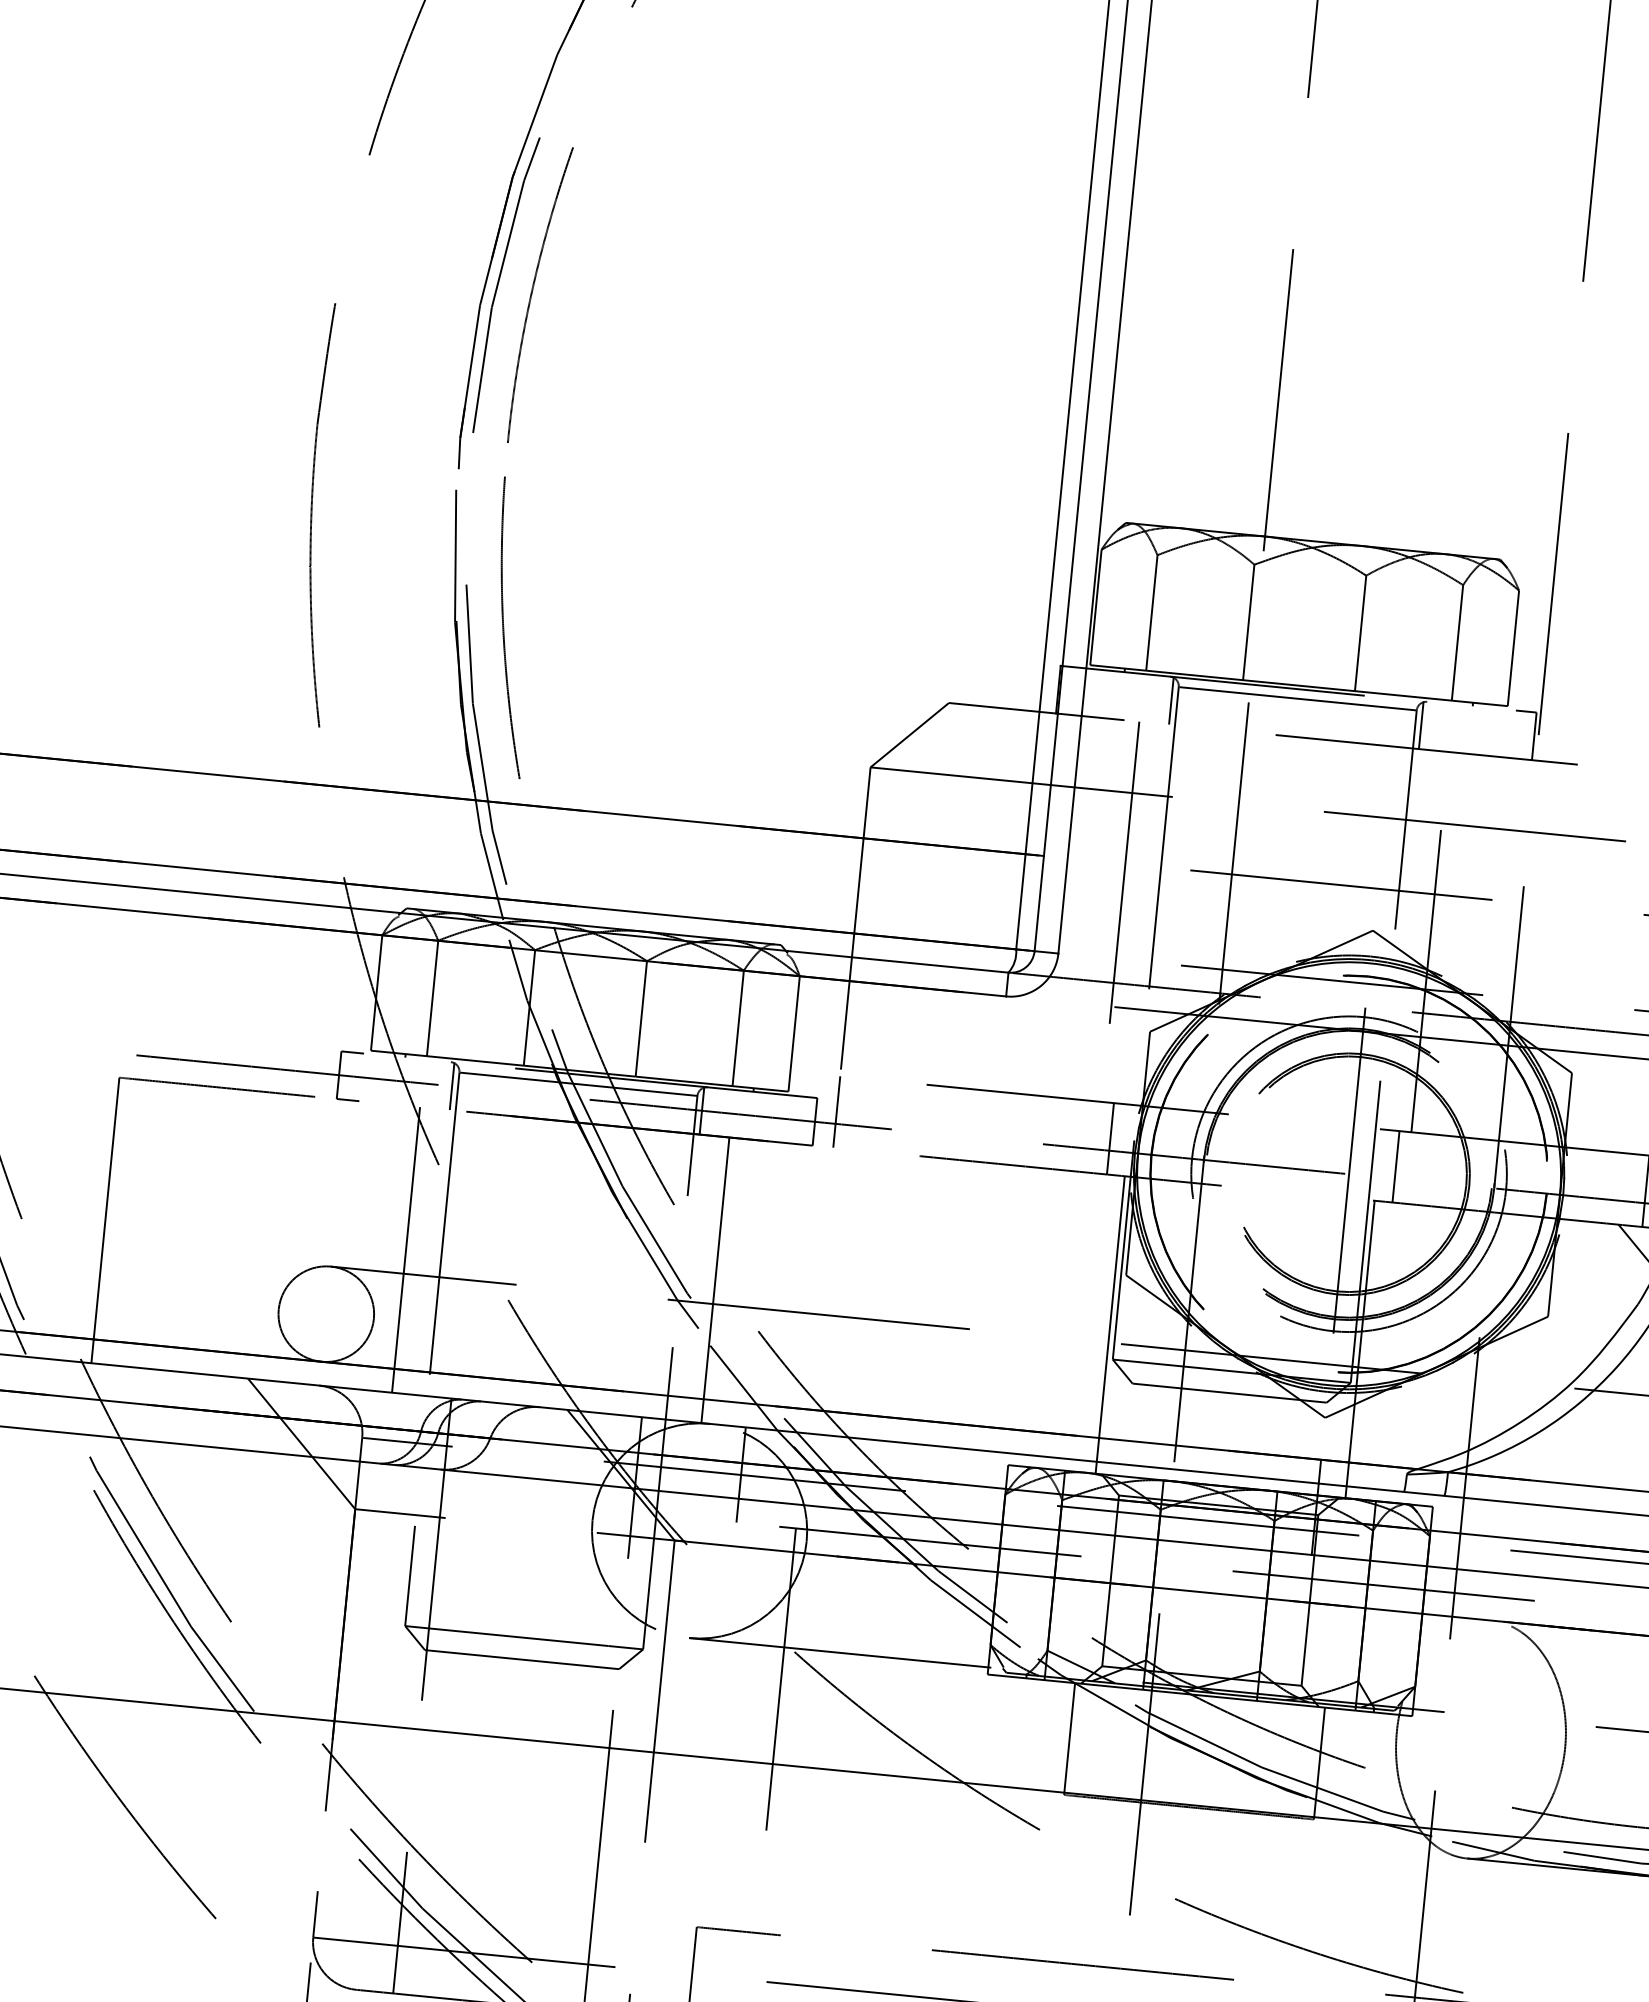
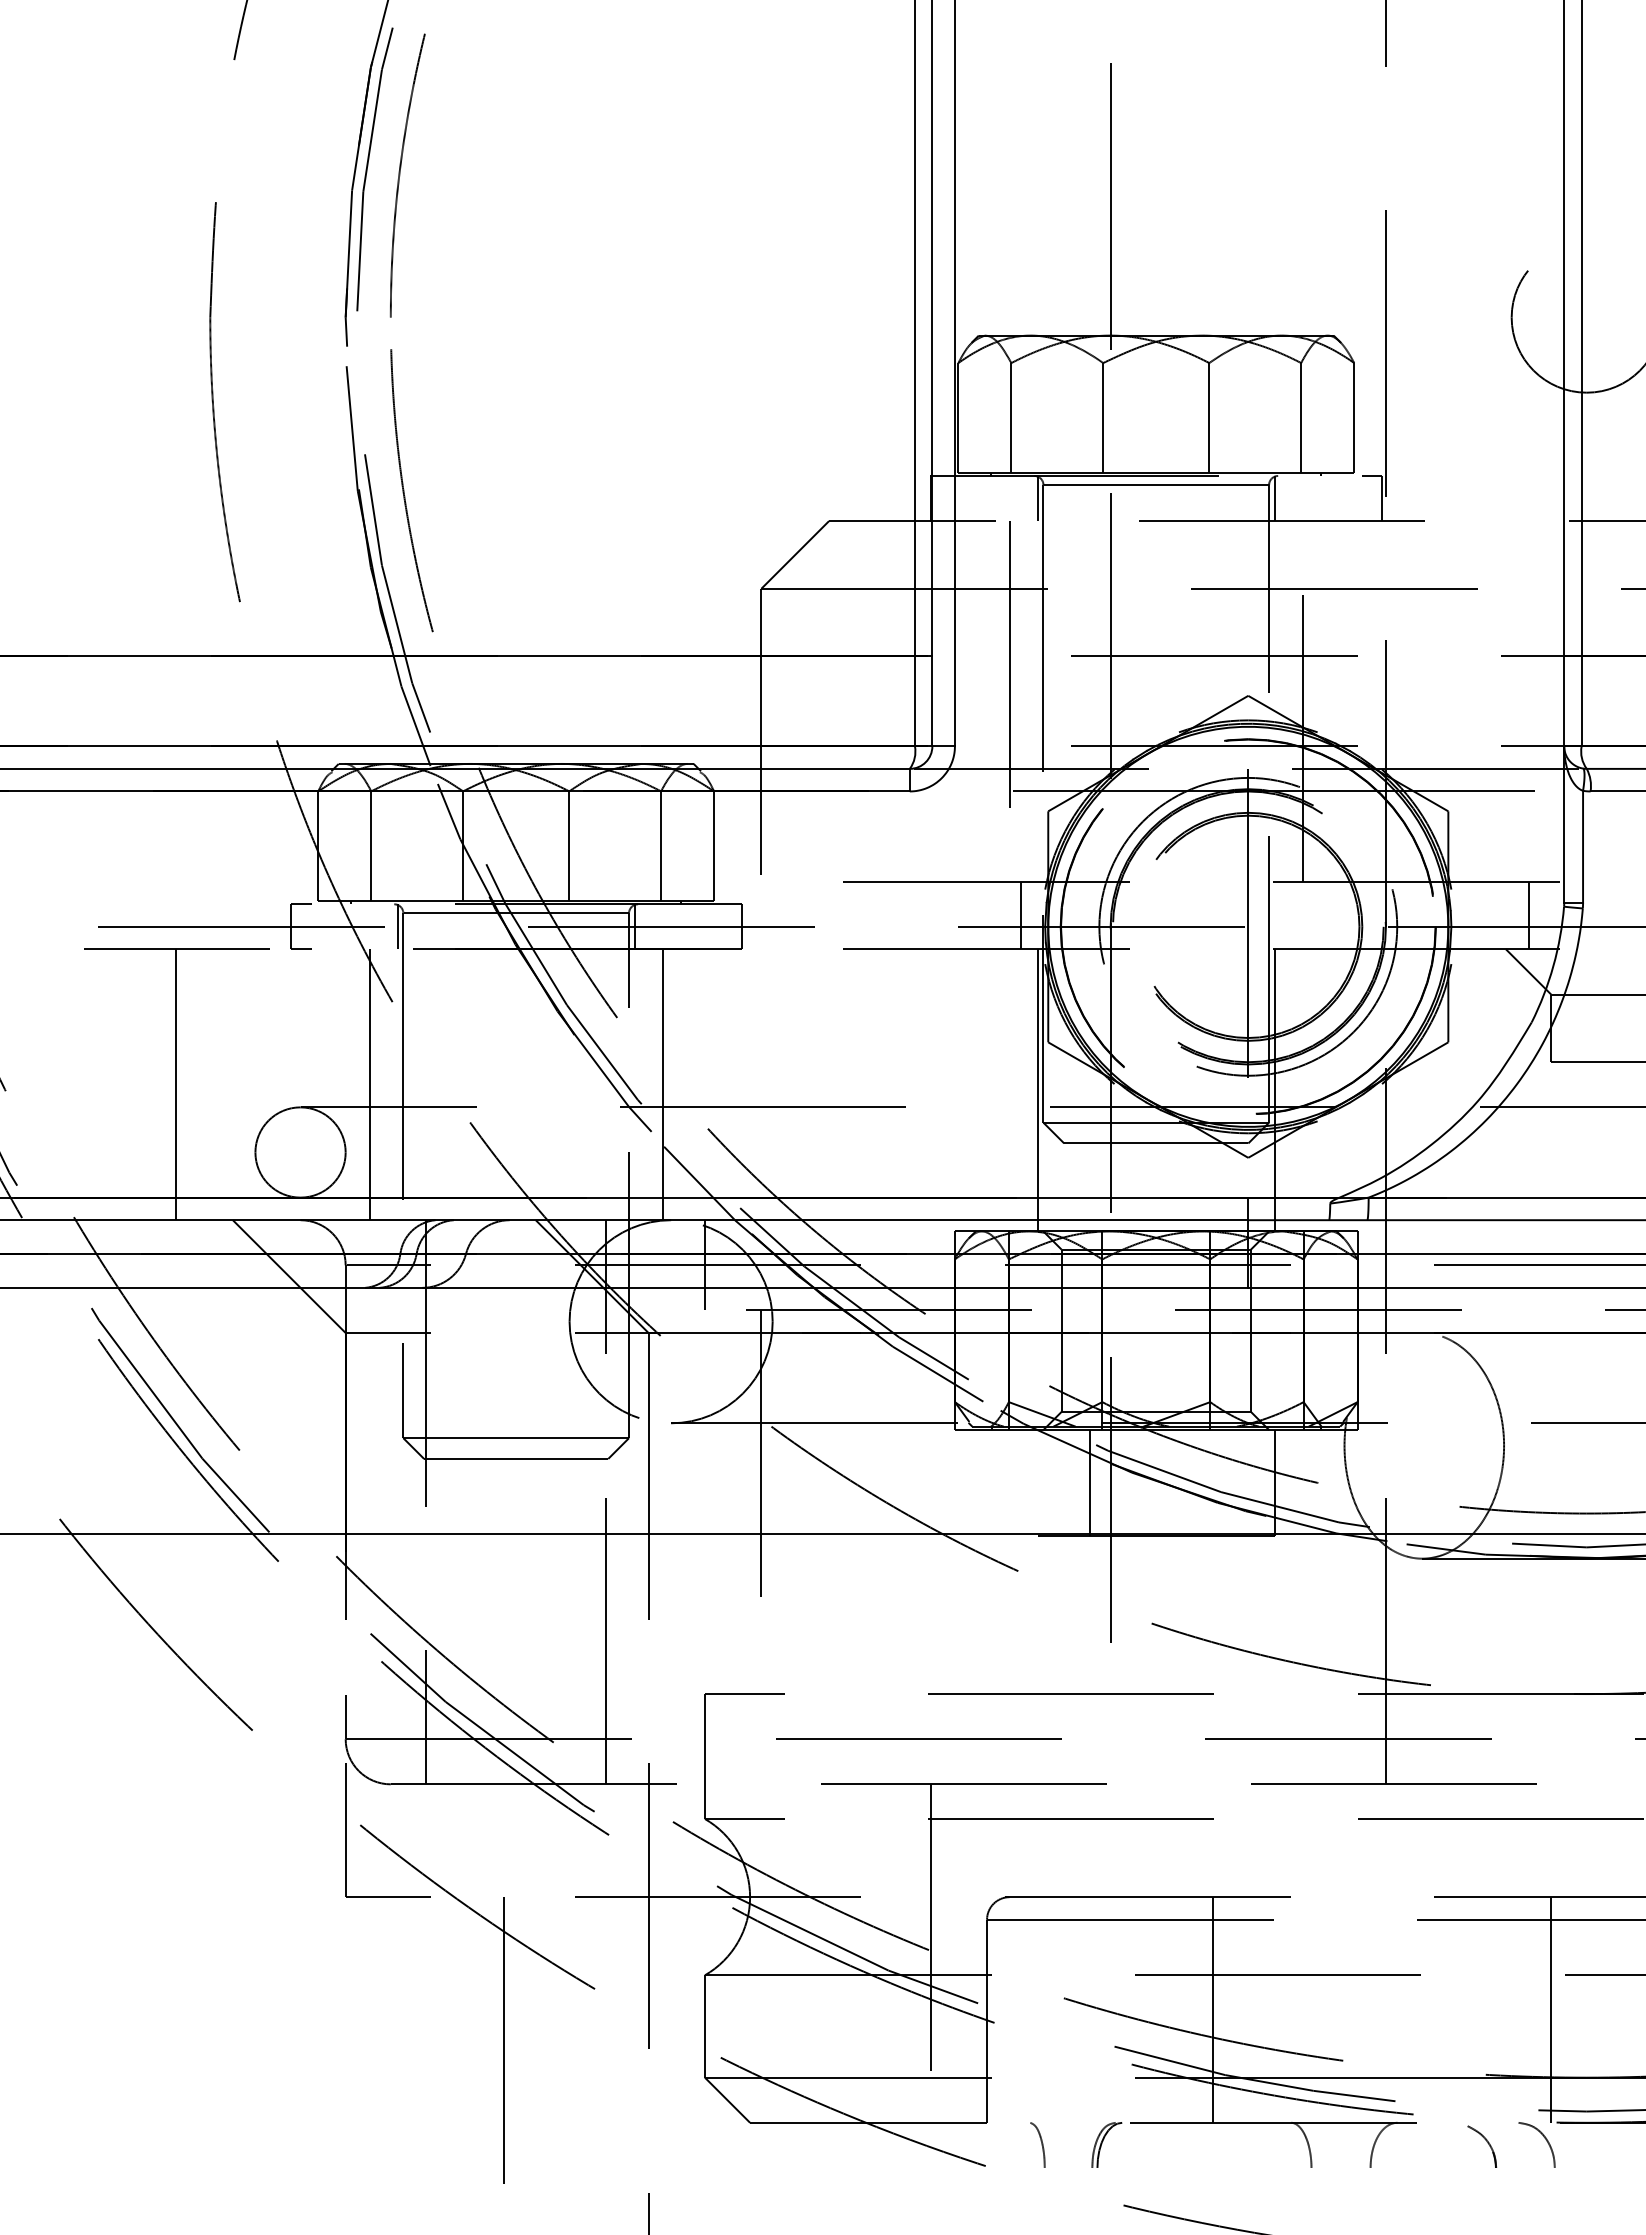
line: (836, 1111) -> (761, 915), removed
line: (1395, 1166) -> (1291, 915), removed
line: (105, 1220) -> (176, 1084), moved
line: (1069, 1739) -> (1089, 1483), moved

